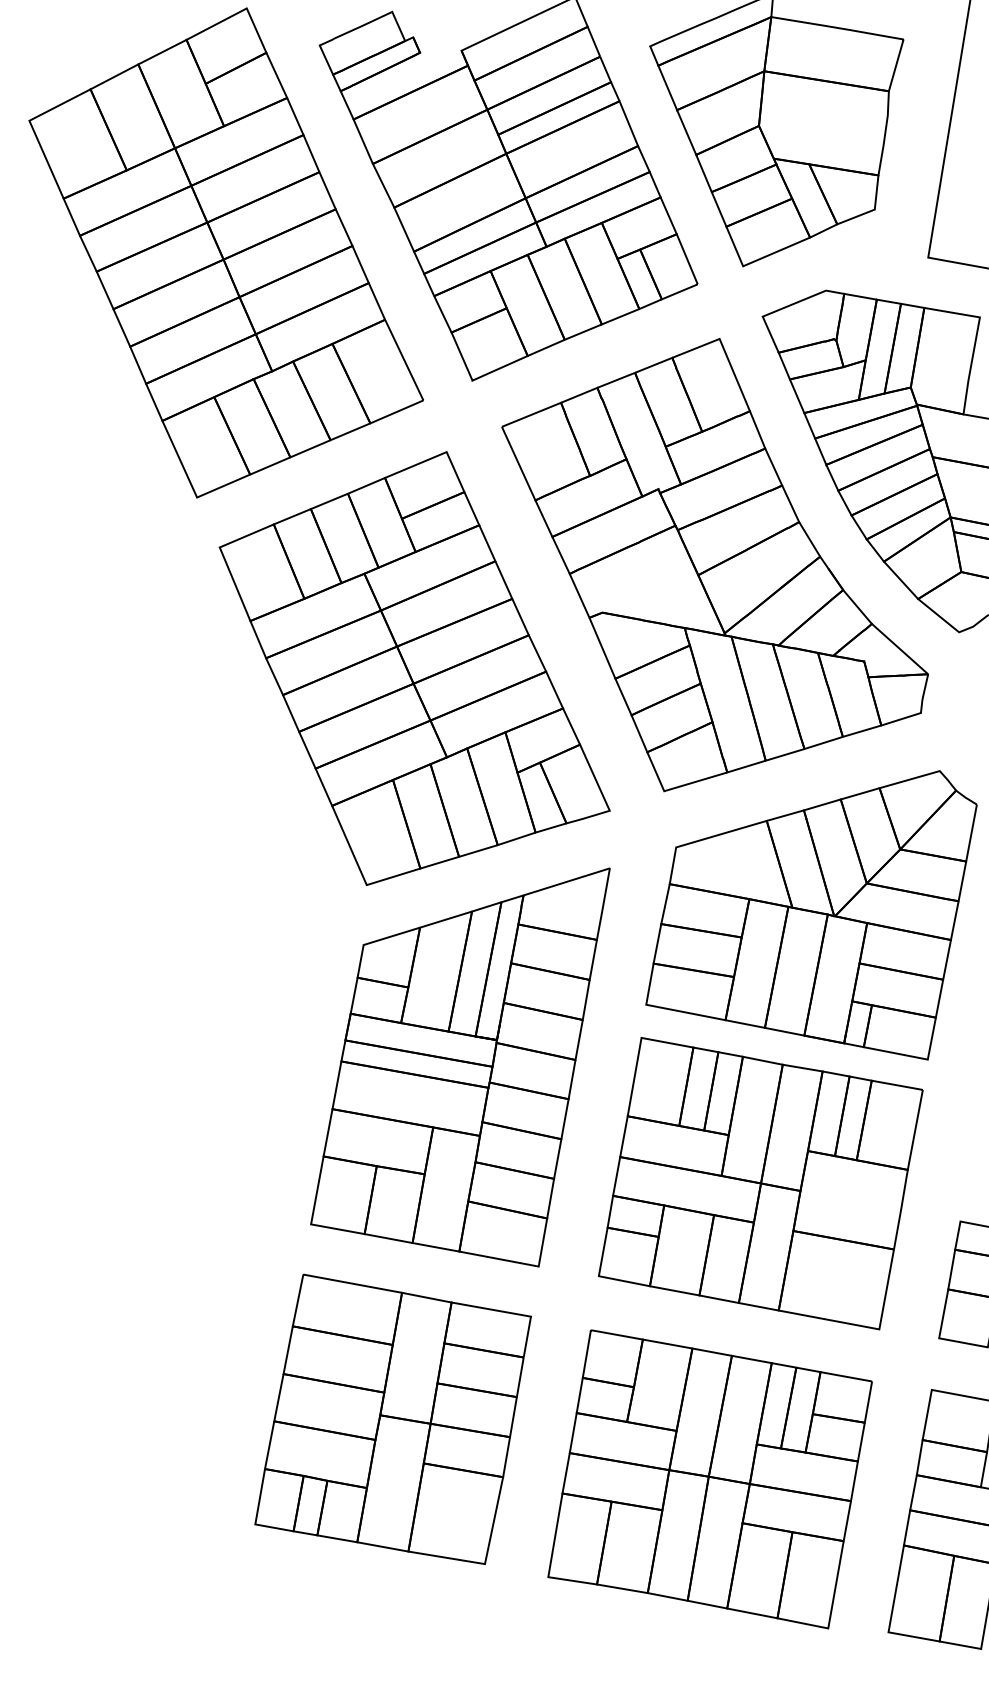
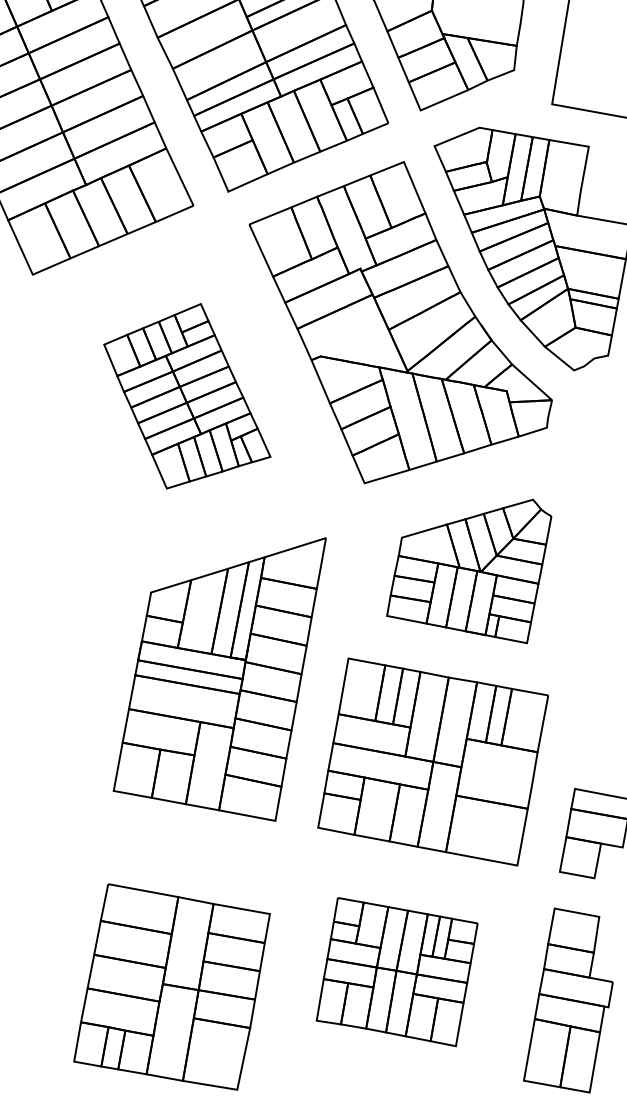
part: (414, 668) -> (187, 396), size x0.6
part: (811, 915) -> (469, 571), size x0.7
part: (392, 1418) -> (171, 986), moved
part: (709, 1479) -> (396, 972), size x0.7

